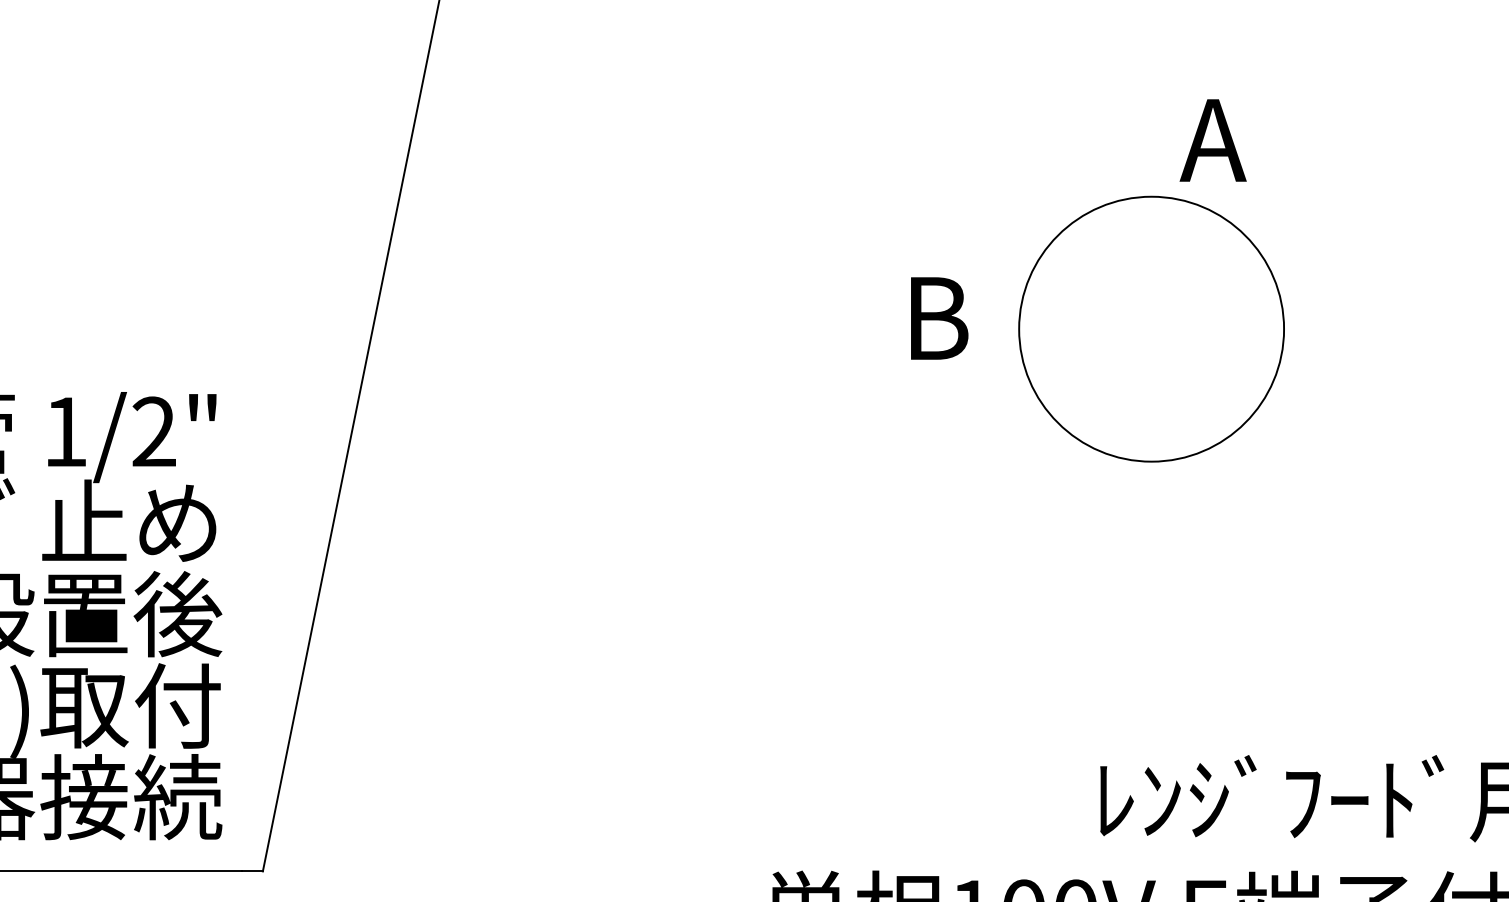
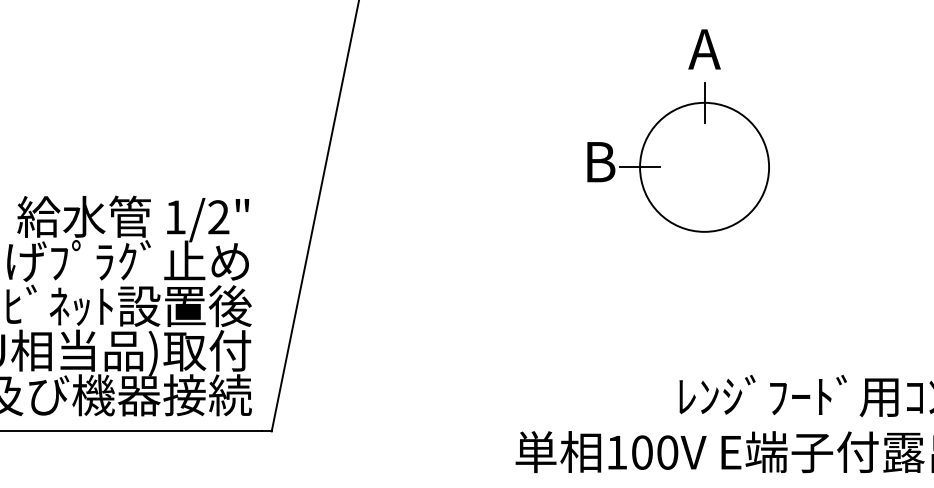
text: (1213, 140) -> (704, 49), moved
line: (1151, 196) -> (704, 102), added
line: (1017, 329) -> (639, 167), added

